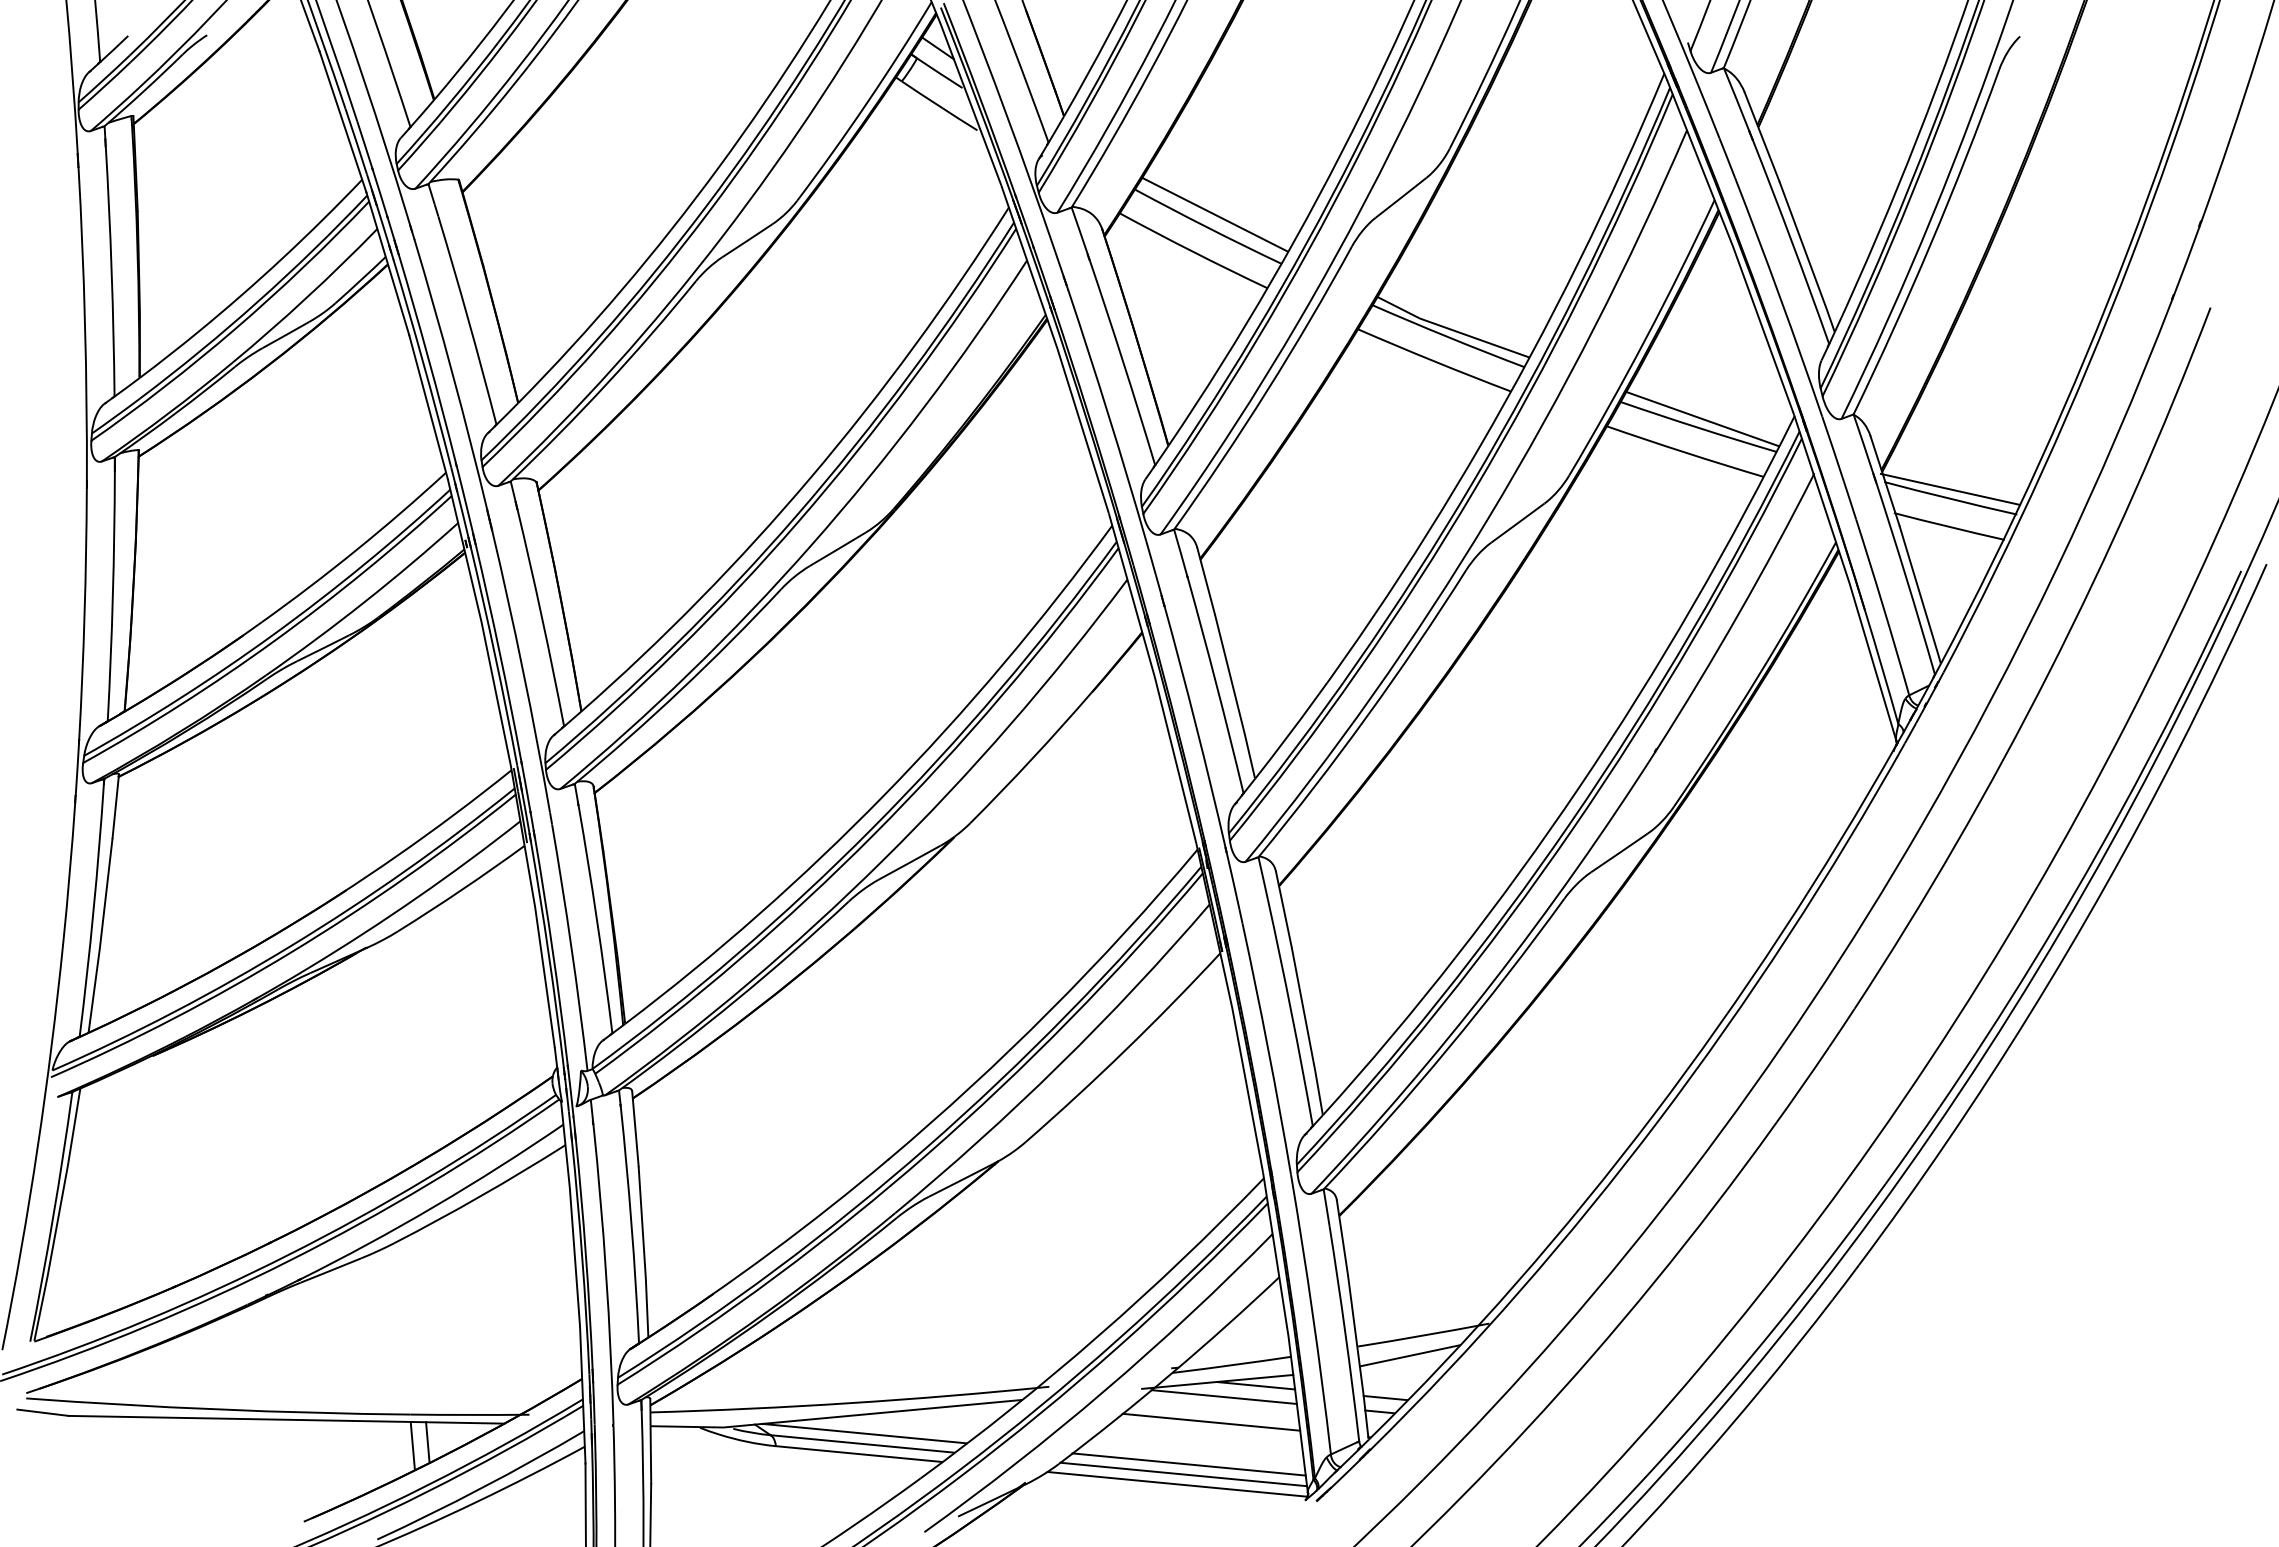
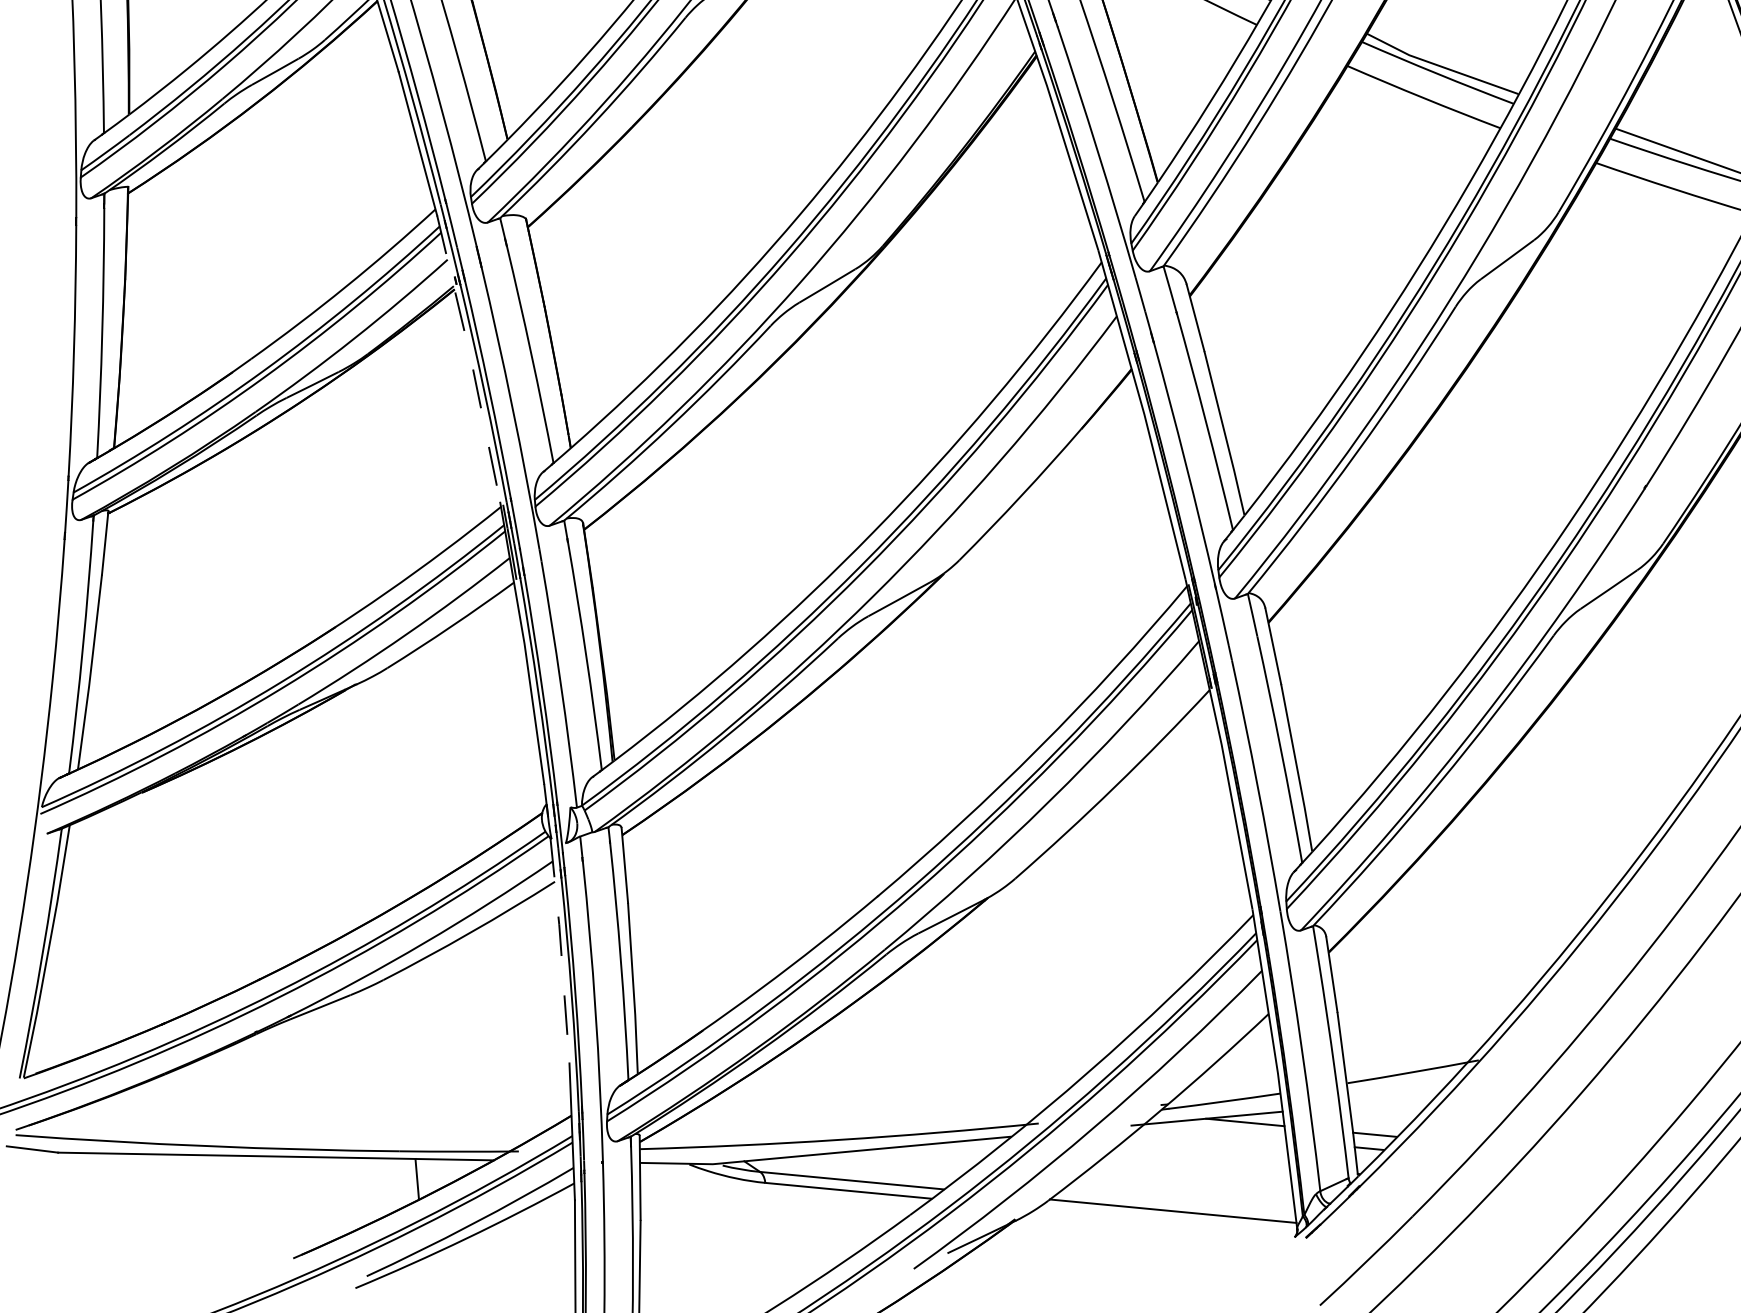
line: (481, 622) -> (470, 359), solid -> dashed
line: (571, 1213) -> (560, 950), solid -> dashed
line: (1409, 1355) -> (1398, 1092), removed
line: (1223, 1396) -> (1212, 1133), removed
line: (1211, 1421) -> (1200, 1158), removed
line: (864, 1433) -> (853, 1170), removed
line: (412, 1445) -> (401, 1182), removed
line: (1188, 1464) -> (1177, 1201), removed
line: (1177, 1483) -> (1166, 1220), removed

